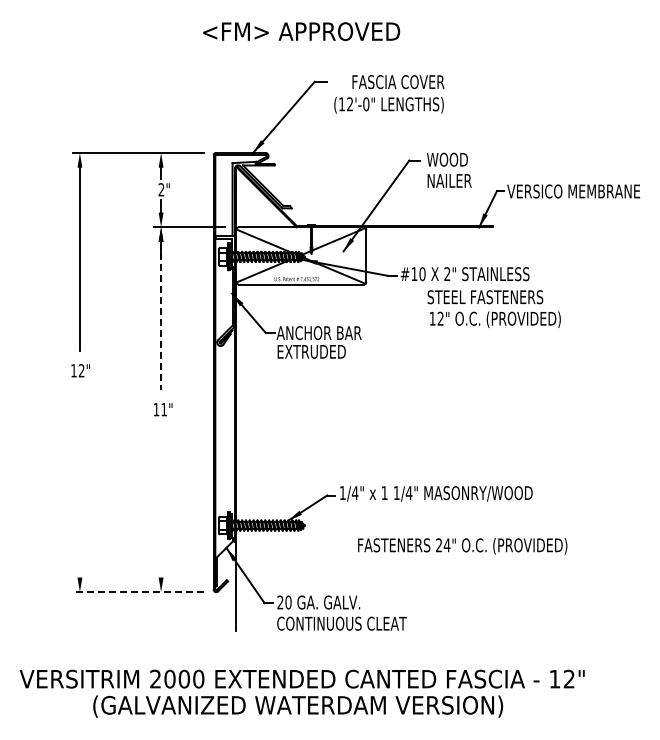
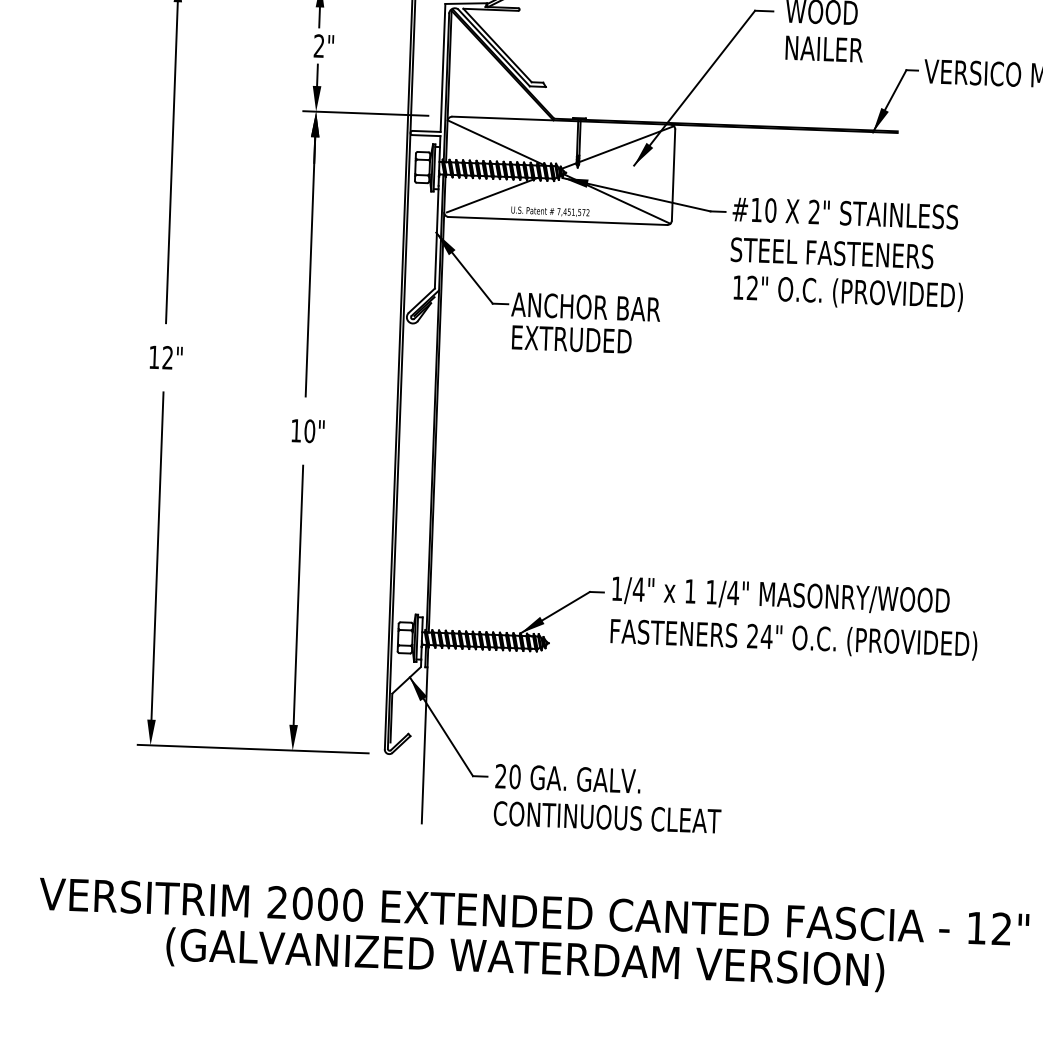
text: (493, 308) -> (845, 273), moved
line: (161, 316) -> (311, 267), dashed -> solid
text: (164, 409) -> (310, 430), 11" -> 10"
line: (79, 483) -> (156, 555), added
line: (161, 503) -> (299, 595), added
text: (462, 546) -> (793, 639), moved
line: (138, 592) -> (253, 749), dashed -> solid

